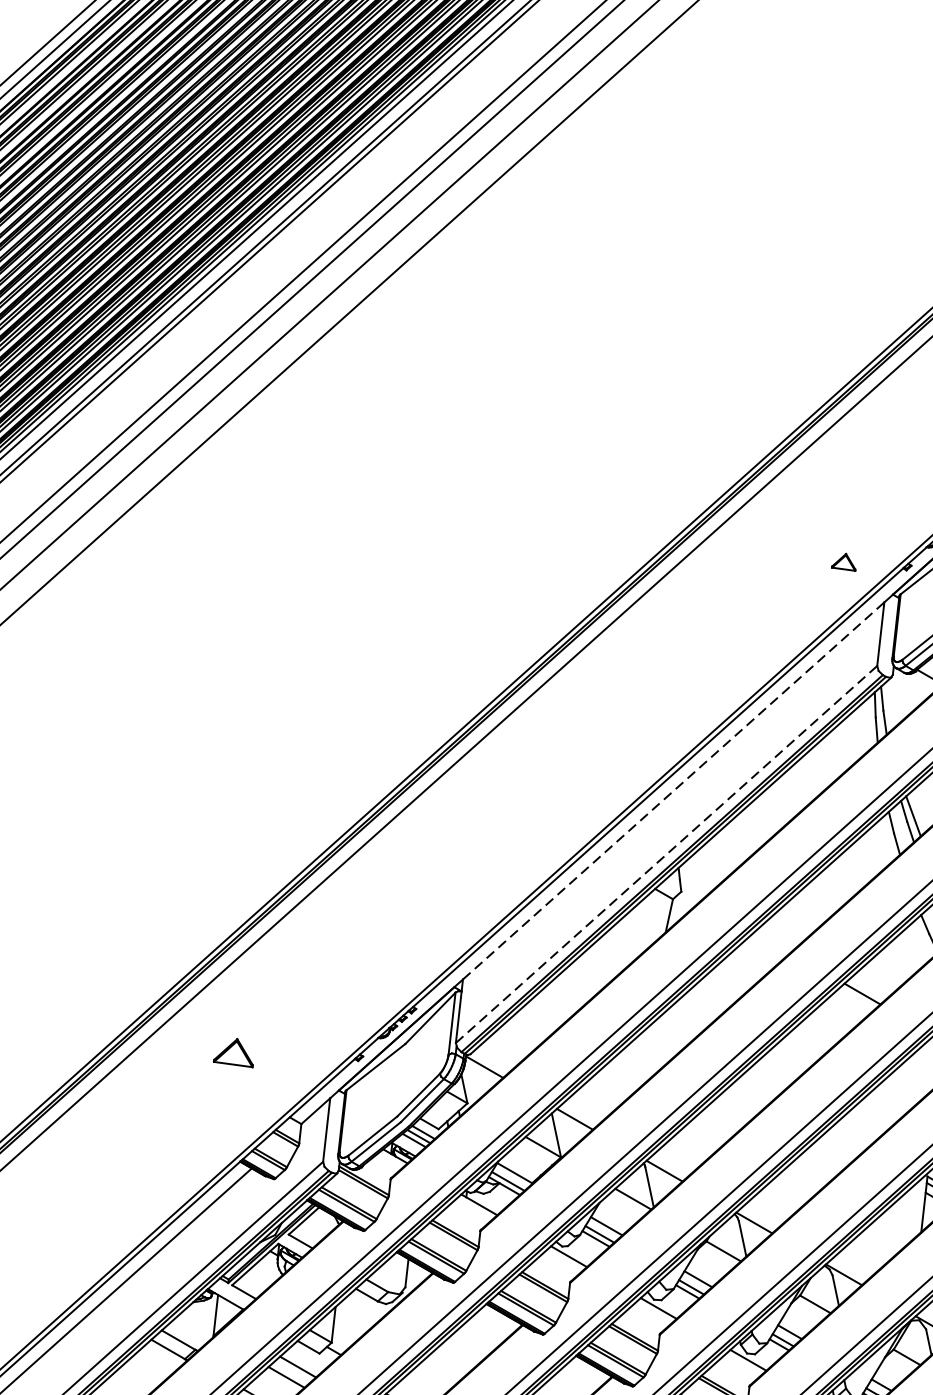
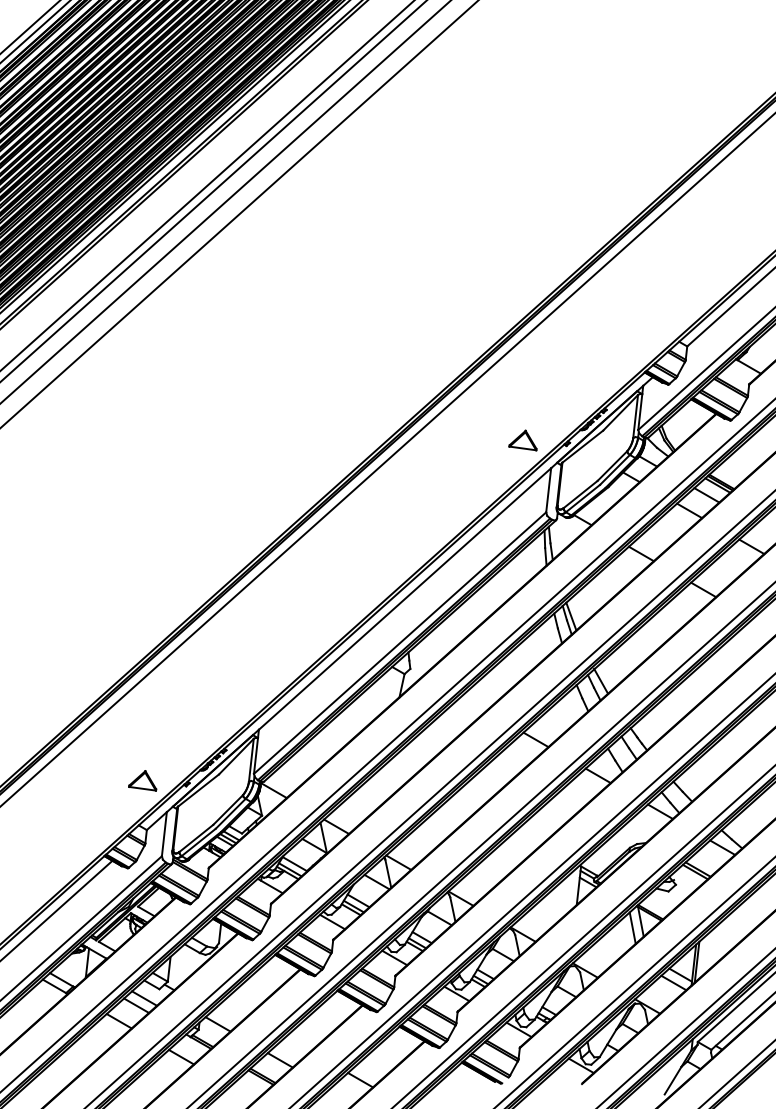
part: (843, 562) -> (522, 440), size x1.67
line: (674, 790) -> (405, 598), dashed -> solid
line: (667, 853) -> (400, 642), dashed -> solid
part: (233, 1052) -> (142, 780), moved

